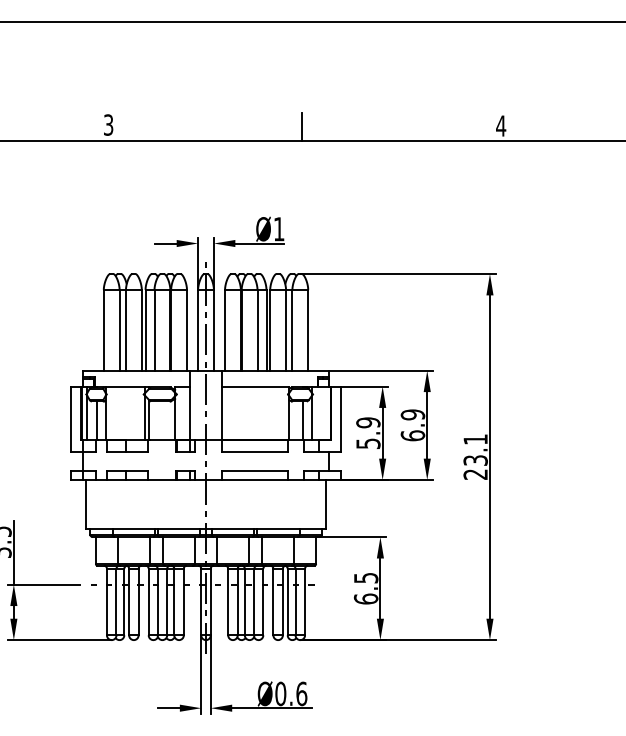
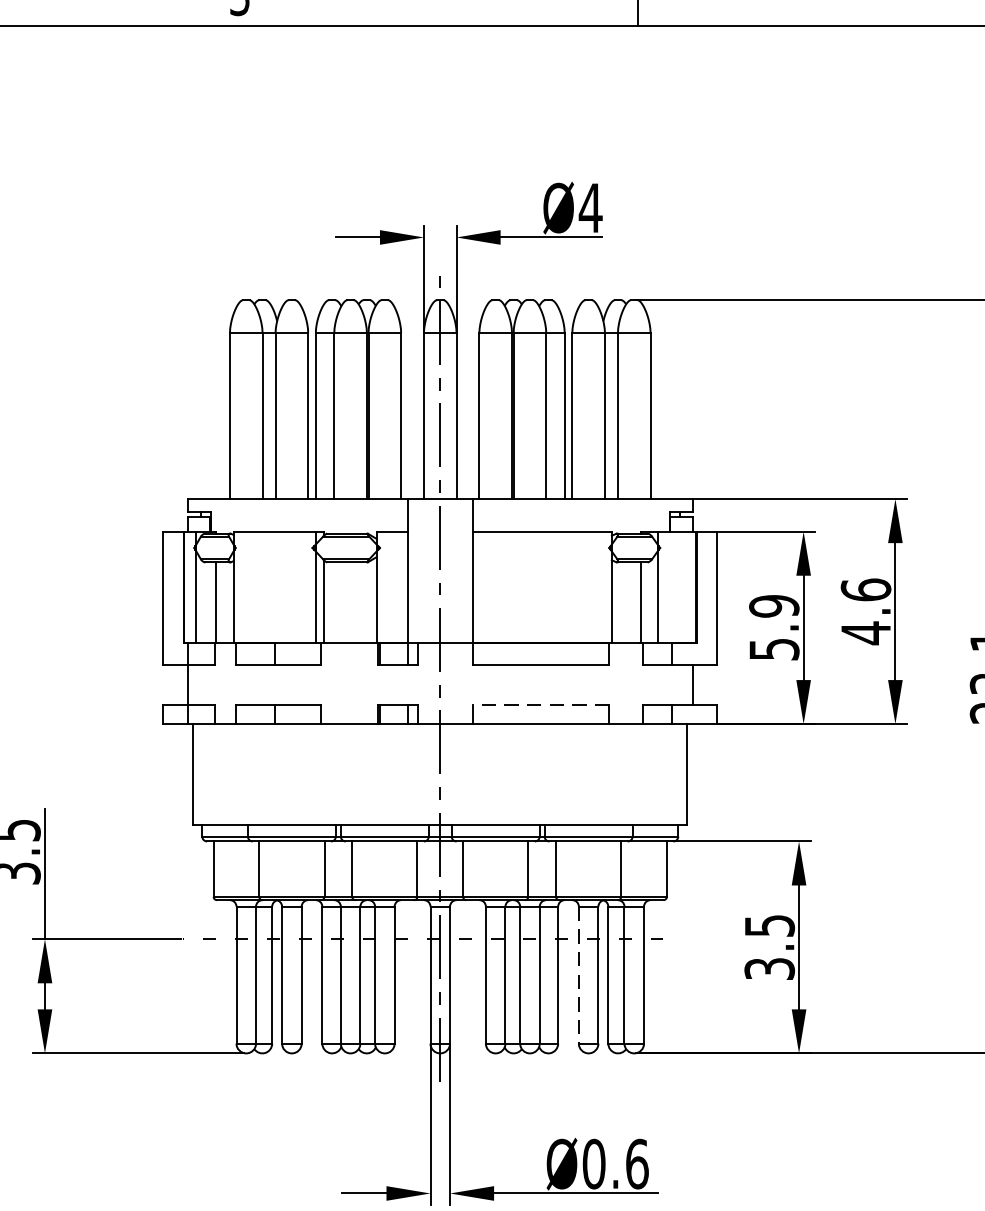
text: (278, 229) -> (589, 208), Ø1 -> Ø4
text: (412, 425) -> (865, 611), 6.9 -> 4.6
line: (254, 470) -> (540, 704), solid -> dashed
text: (365, 598) -> (768, 967), 6.5 -> 3.5
line: (273, 602) -> (579, 975), solid -> dashed

